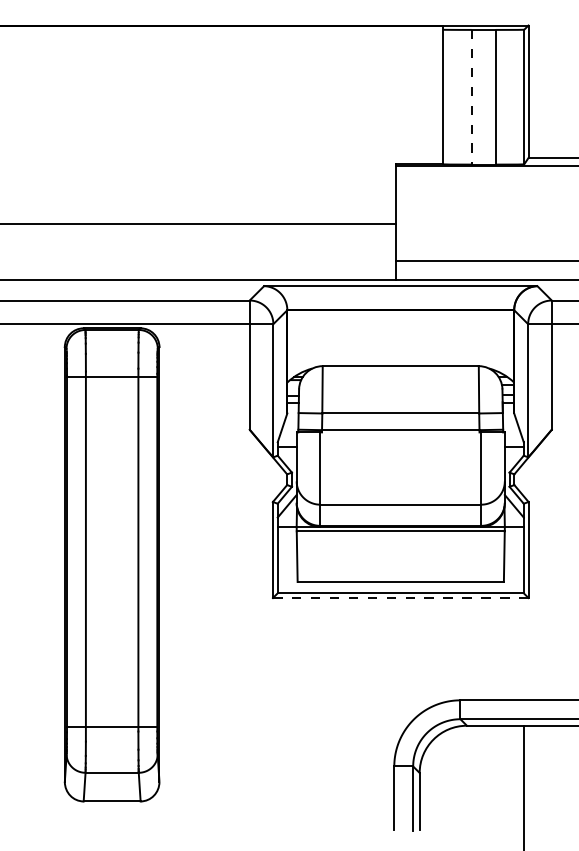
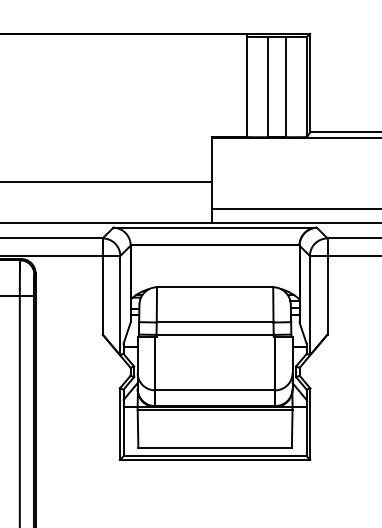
line: (471, 97) -> (267, 87), dashed -> solid
line: (400, 598) -> (214, 460), dashed -> solid

